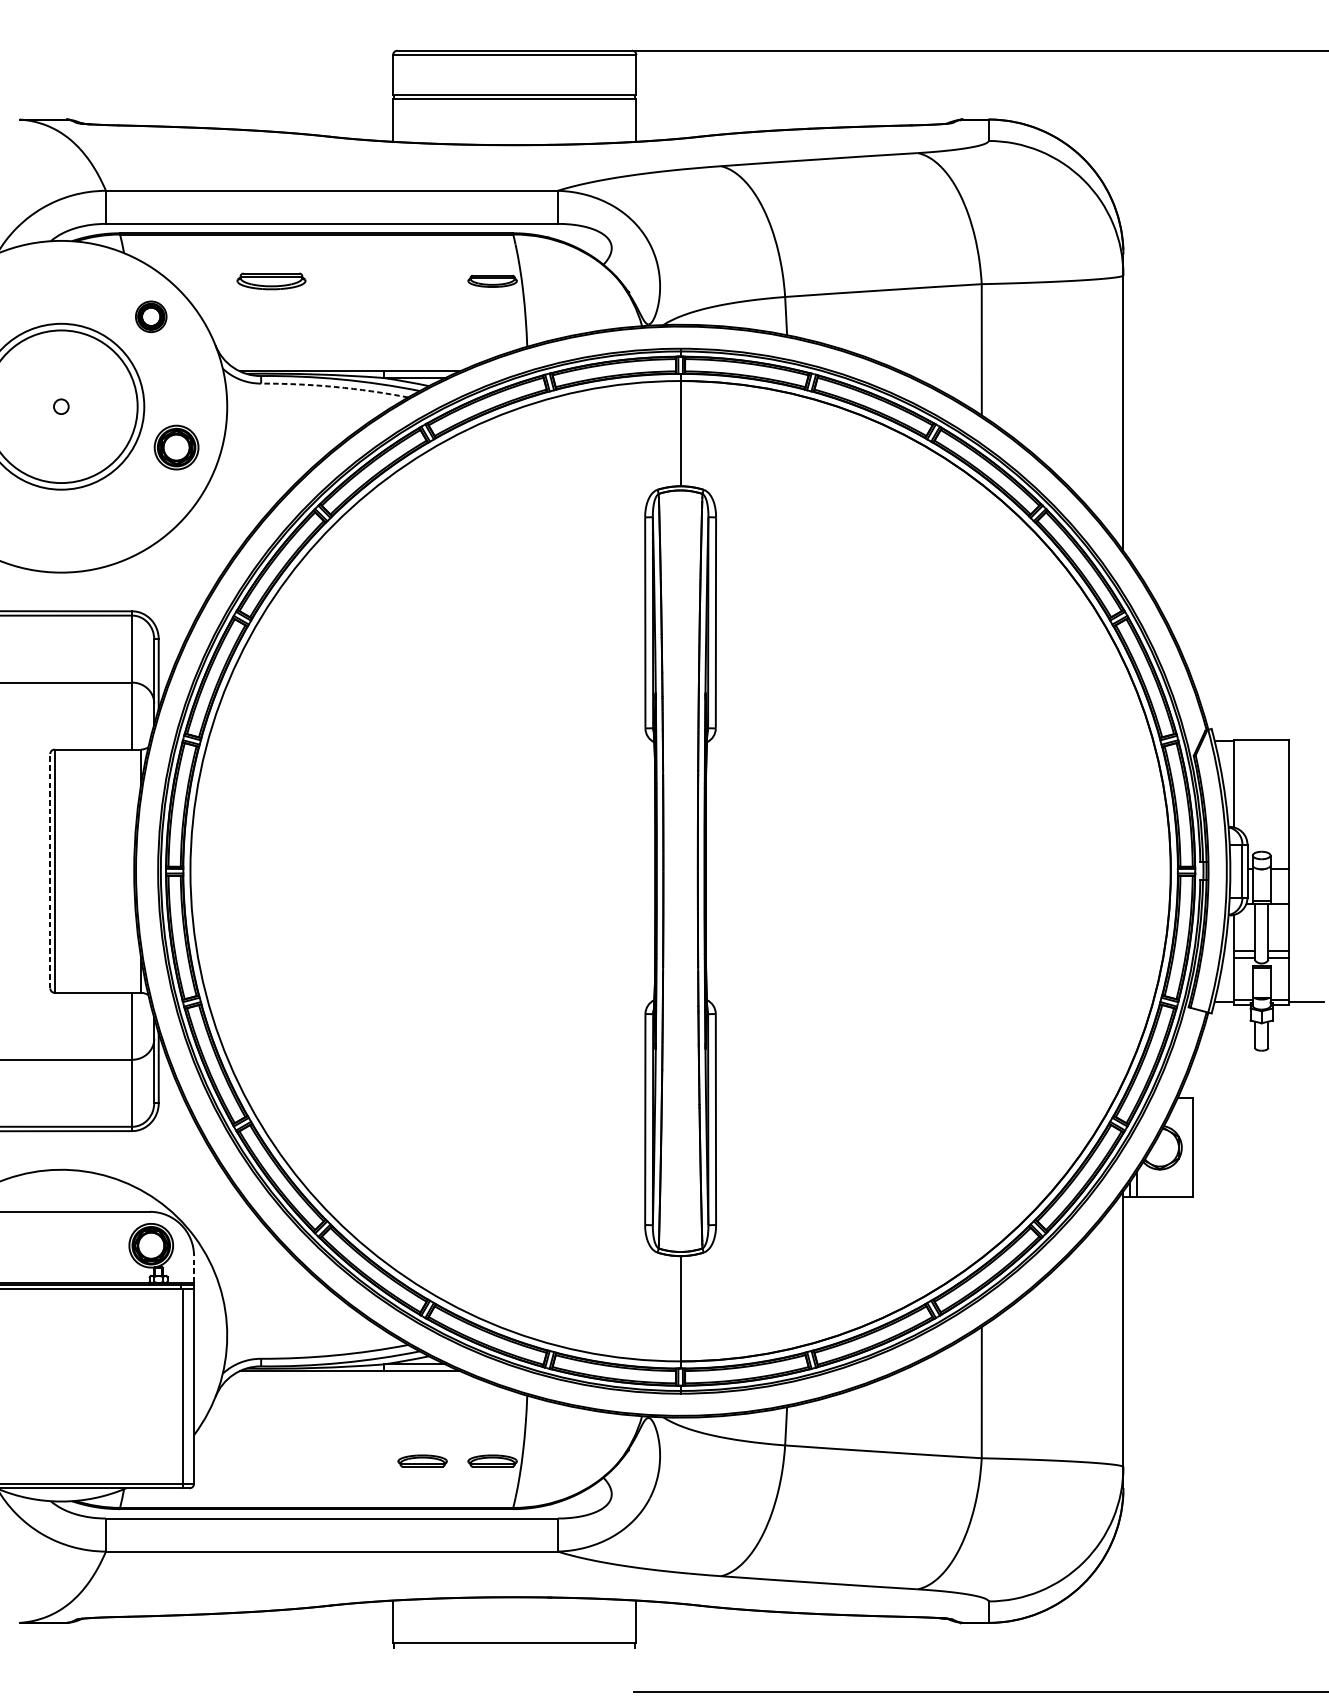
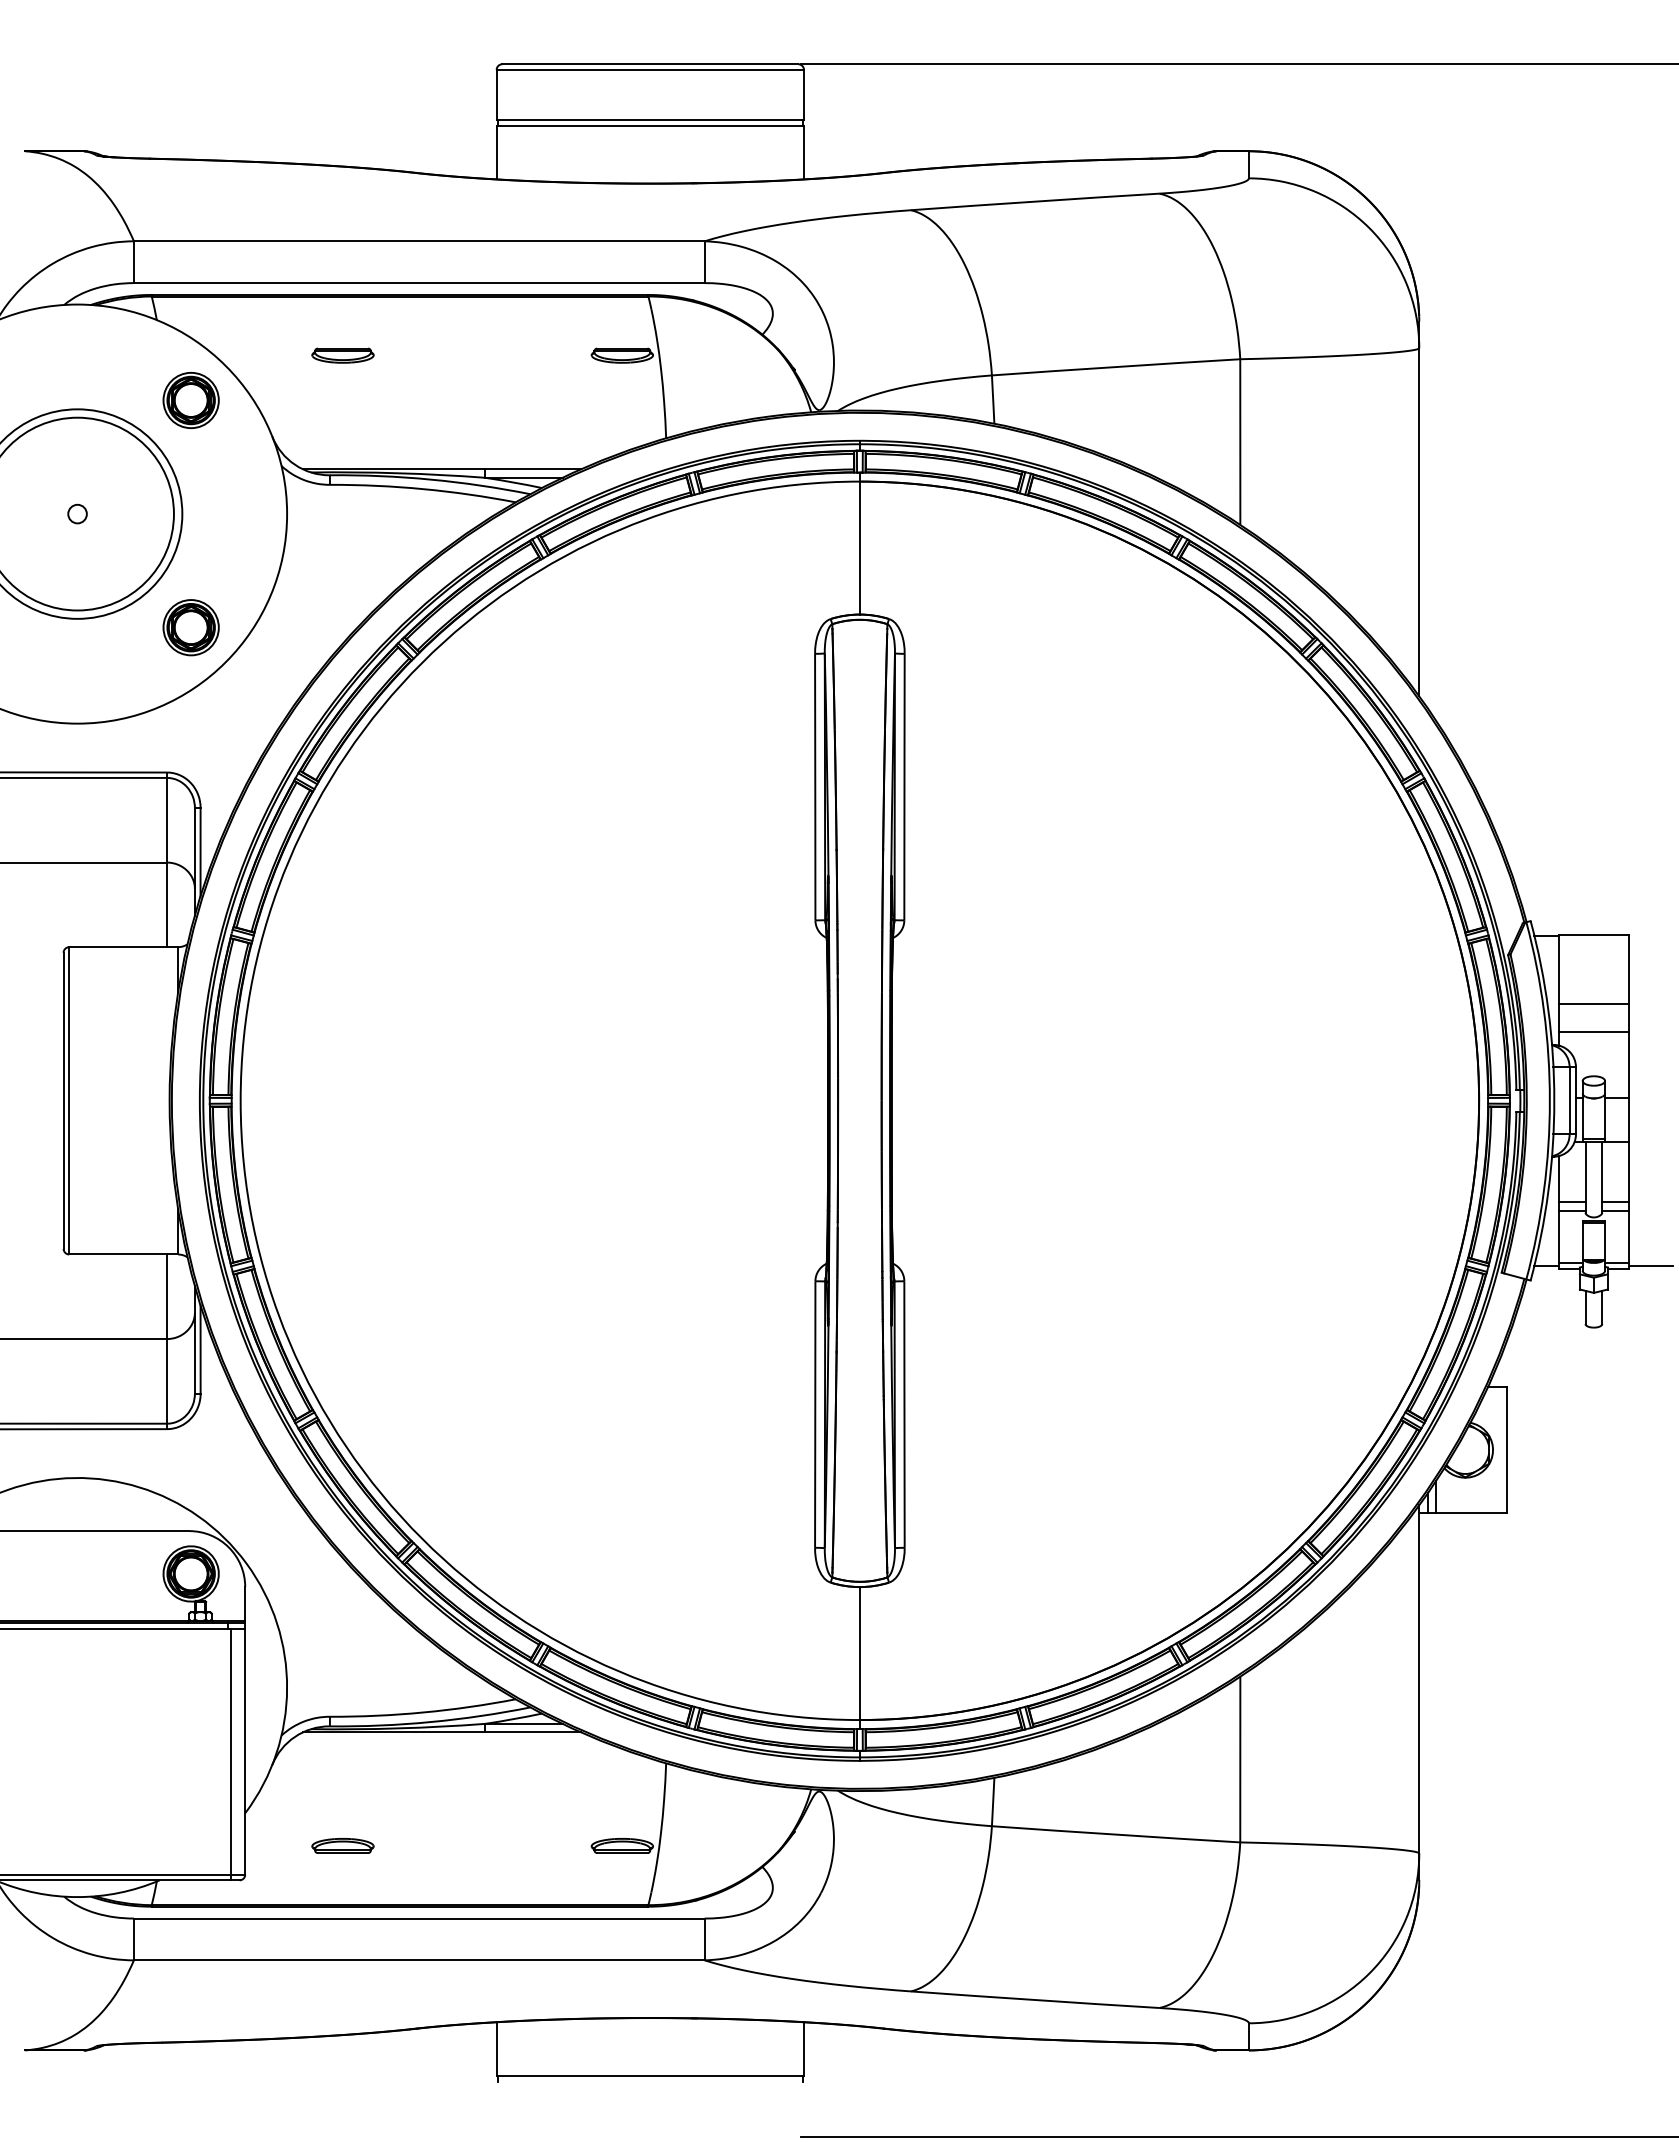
part: (271, 281) -> (342, 355), size x0.71
part: (150, 316) -> (190, 400), size x1.43
arc: (335, 387) -> (423, 489), dashed -> solid
part: (176, 447) -> (190, 627), moved
line: (1261, 794) -> (1593, 1003), added
line: (1261, 817) -> (1593, 1032), added
line: (50, 870) -> (63, 1100), dashed -> solid
line: (194, 1269) -> (245, 1603), dashed -> solid
part: (422, 1460) -> (342, 1845), moved

